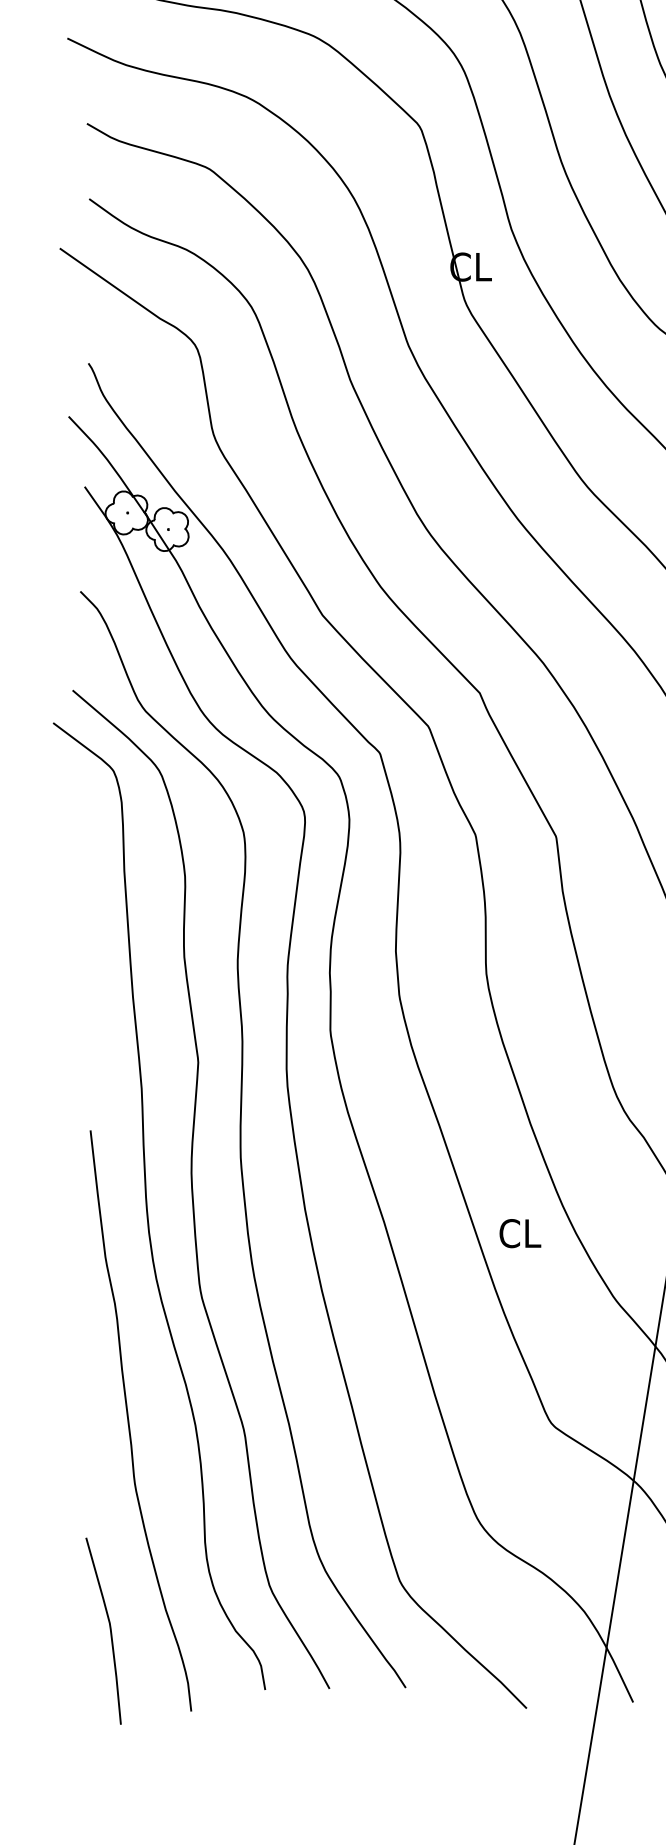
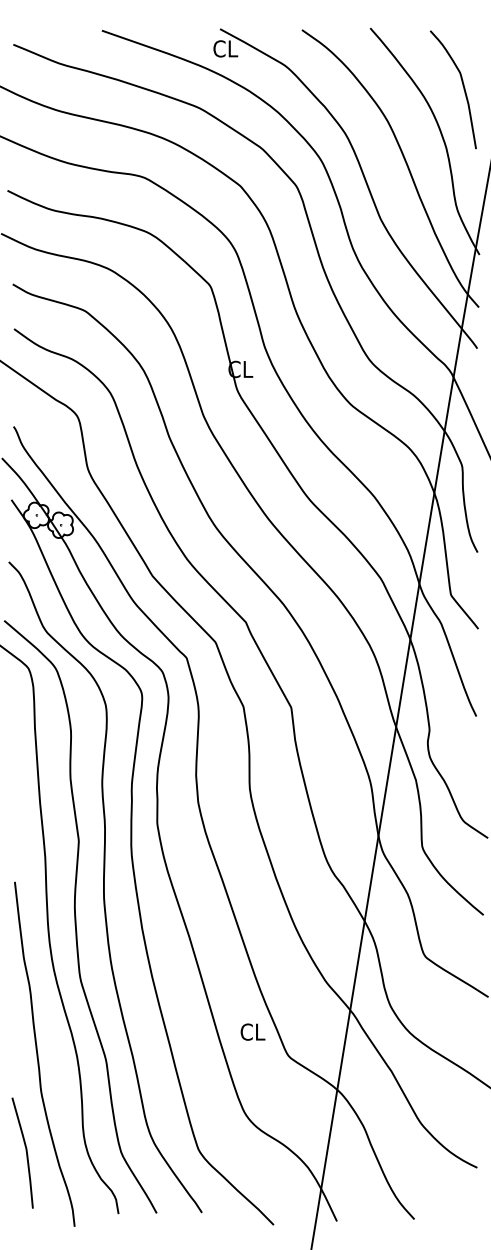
text: (519, 1232) -> (252, 1031), moved
curve: (108, 1628) -> (25, 1151), moved

